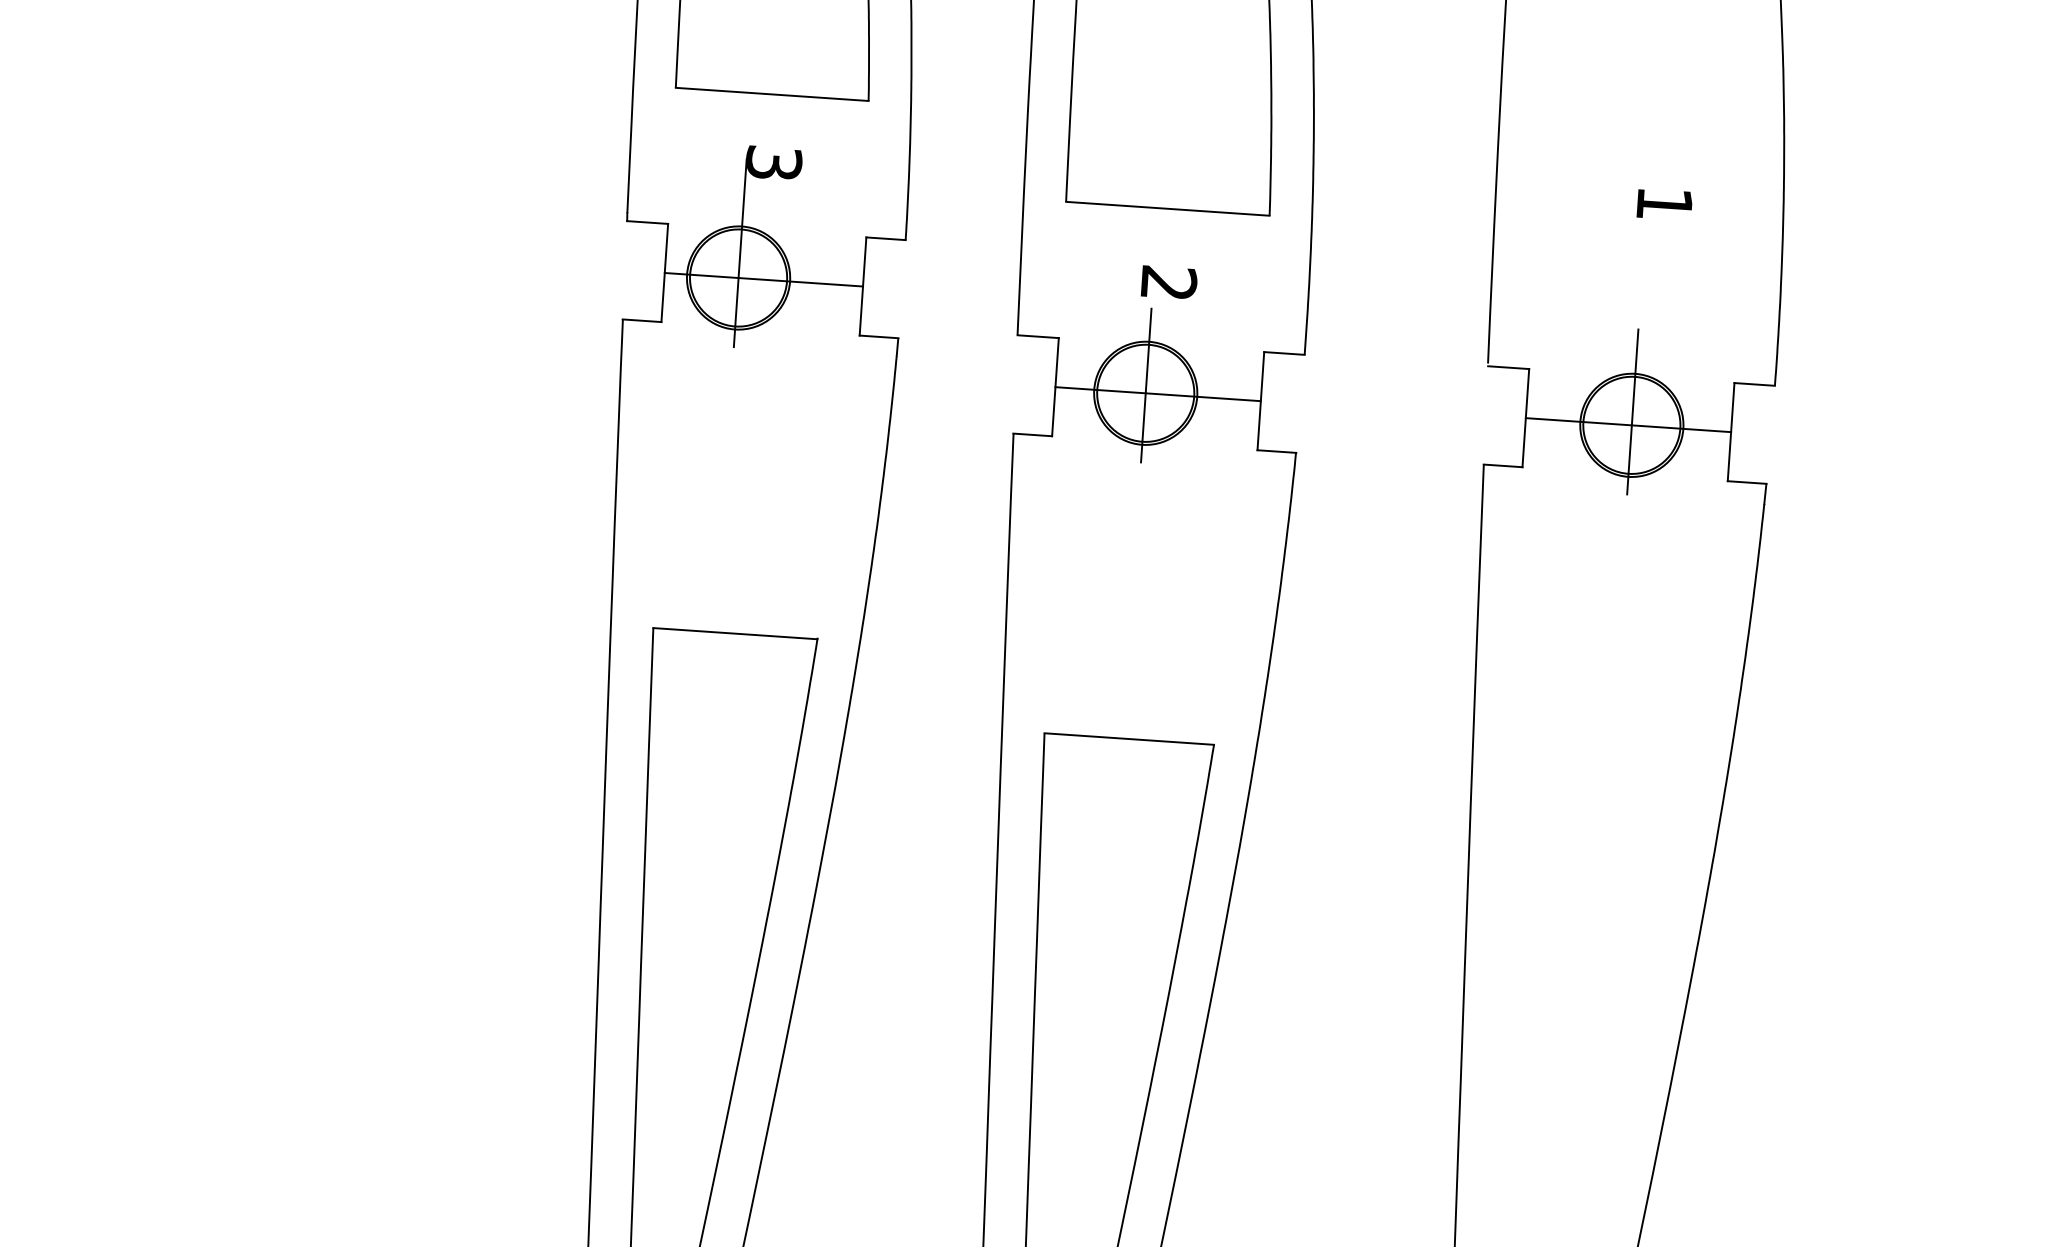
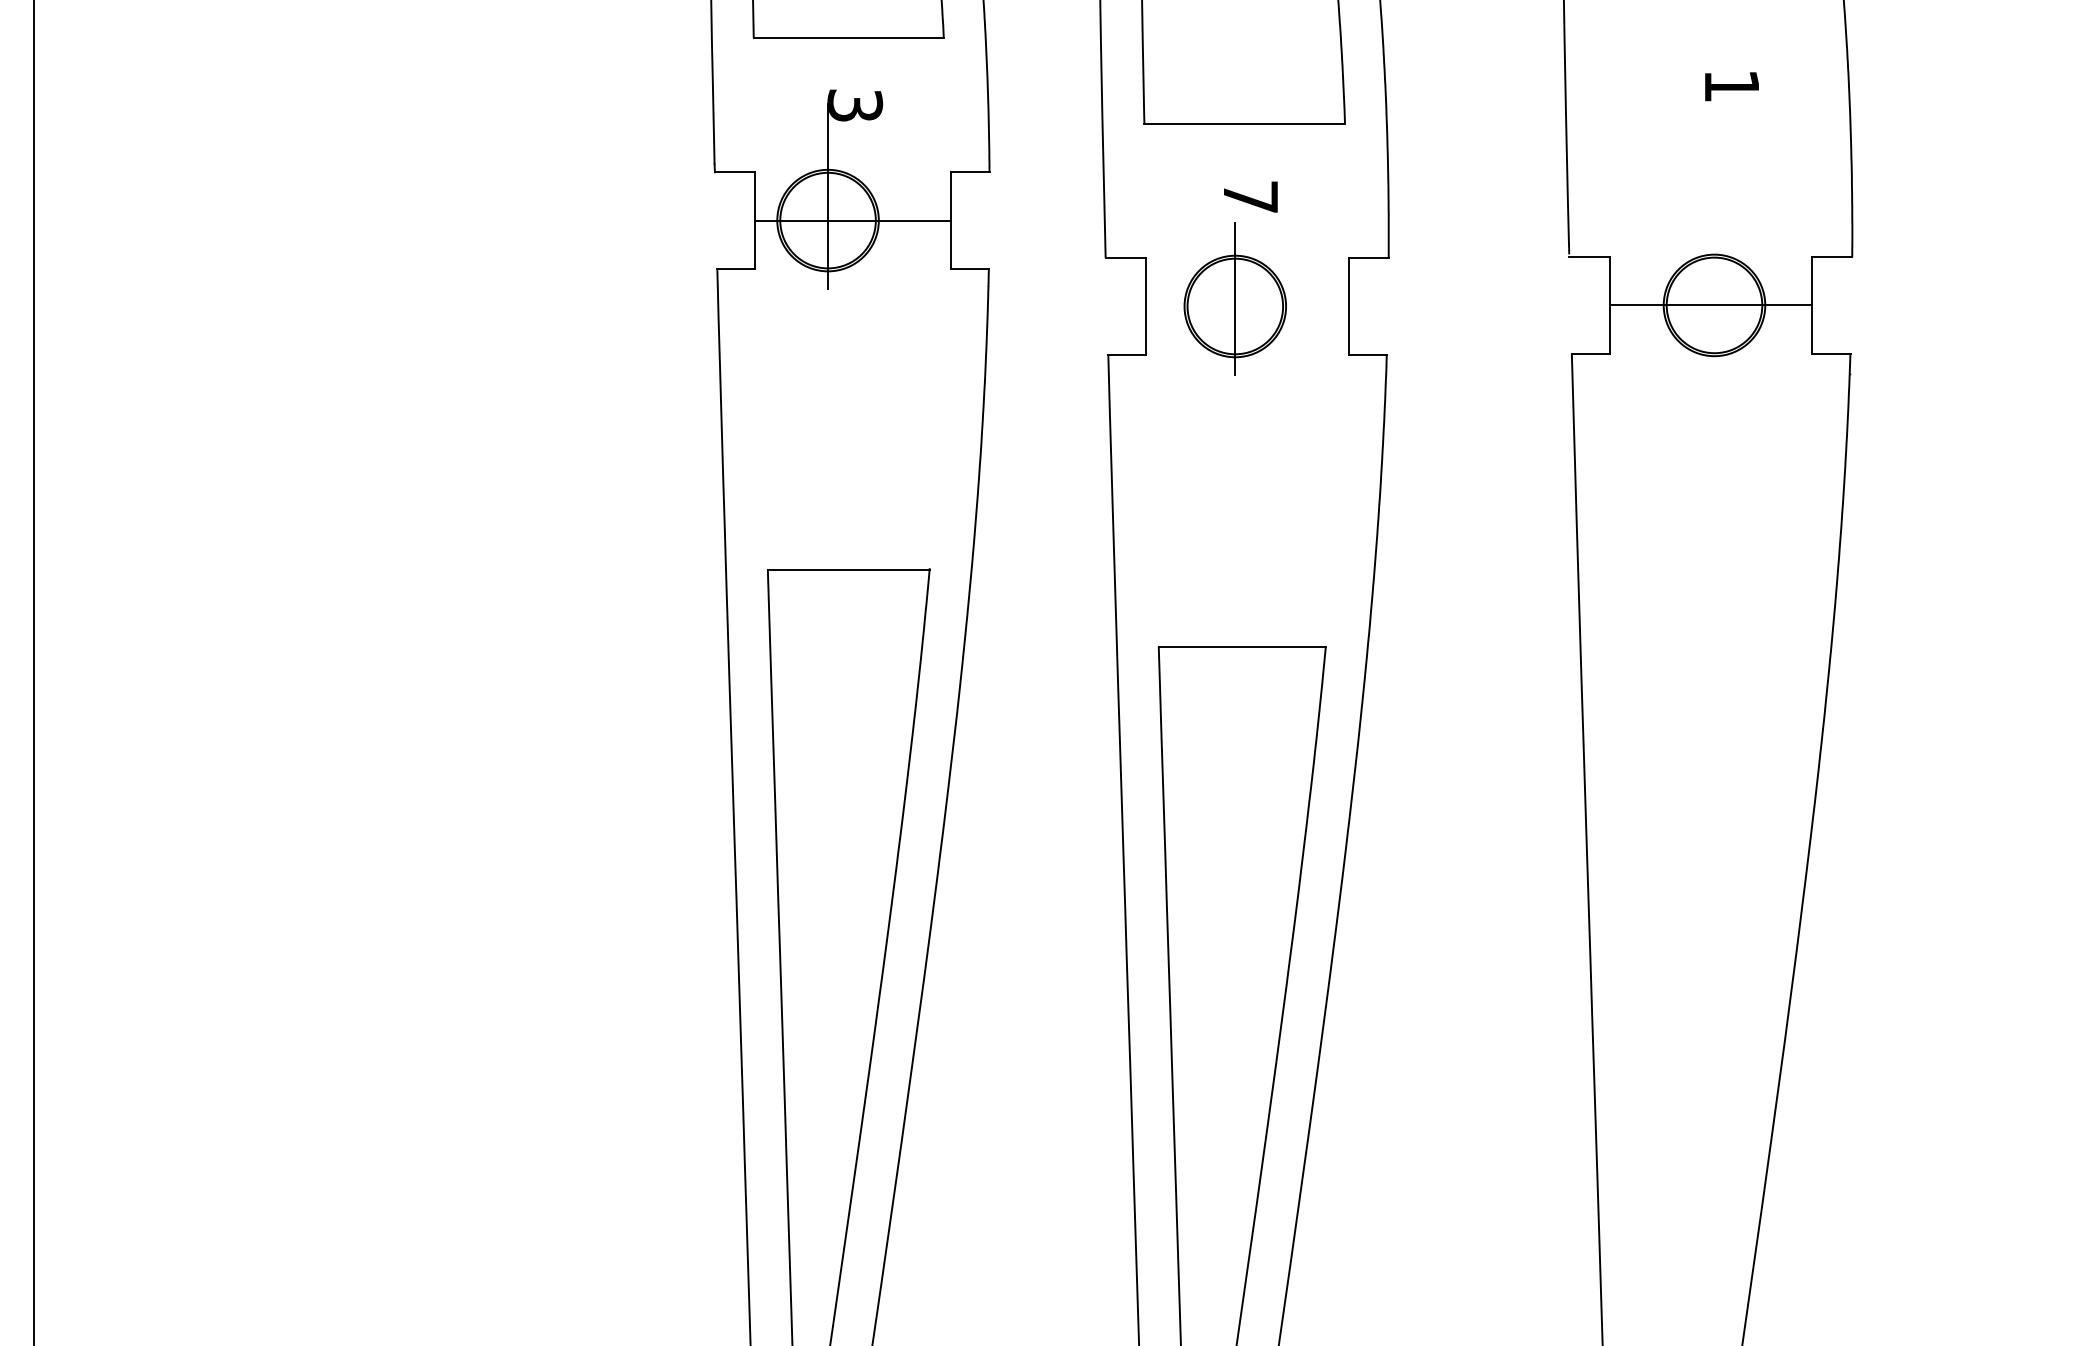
text: (1169, 282) -> (1251, 196), 2 -> 7
line: (1158, 394) -> (1247, 306), removed
line: (1632, 411) -> (1714, 291), removed

